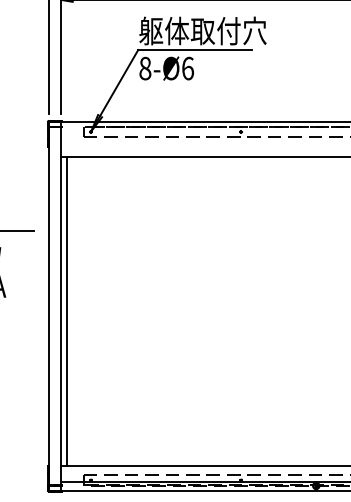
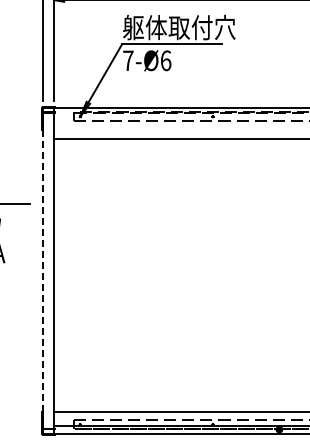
text: (145, 68) -> (128, 60), 8-Ø6 -> 7-Ø6
line: (49, 307) -> (43, 271), solid -> dashed
line: (66, 311) -> (58, 275), removed

